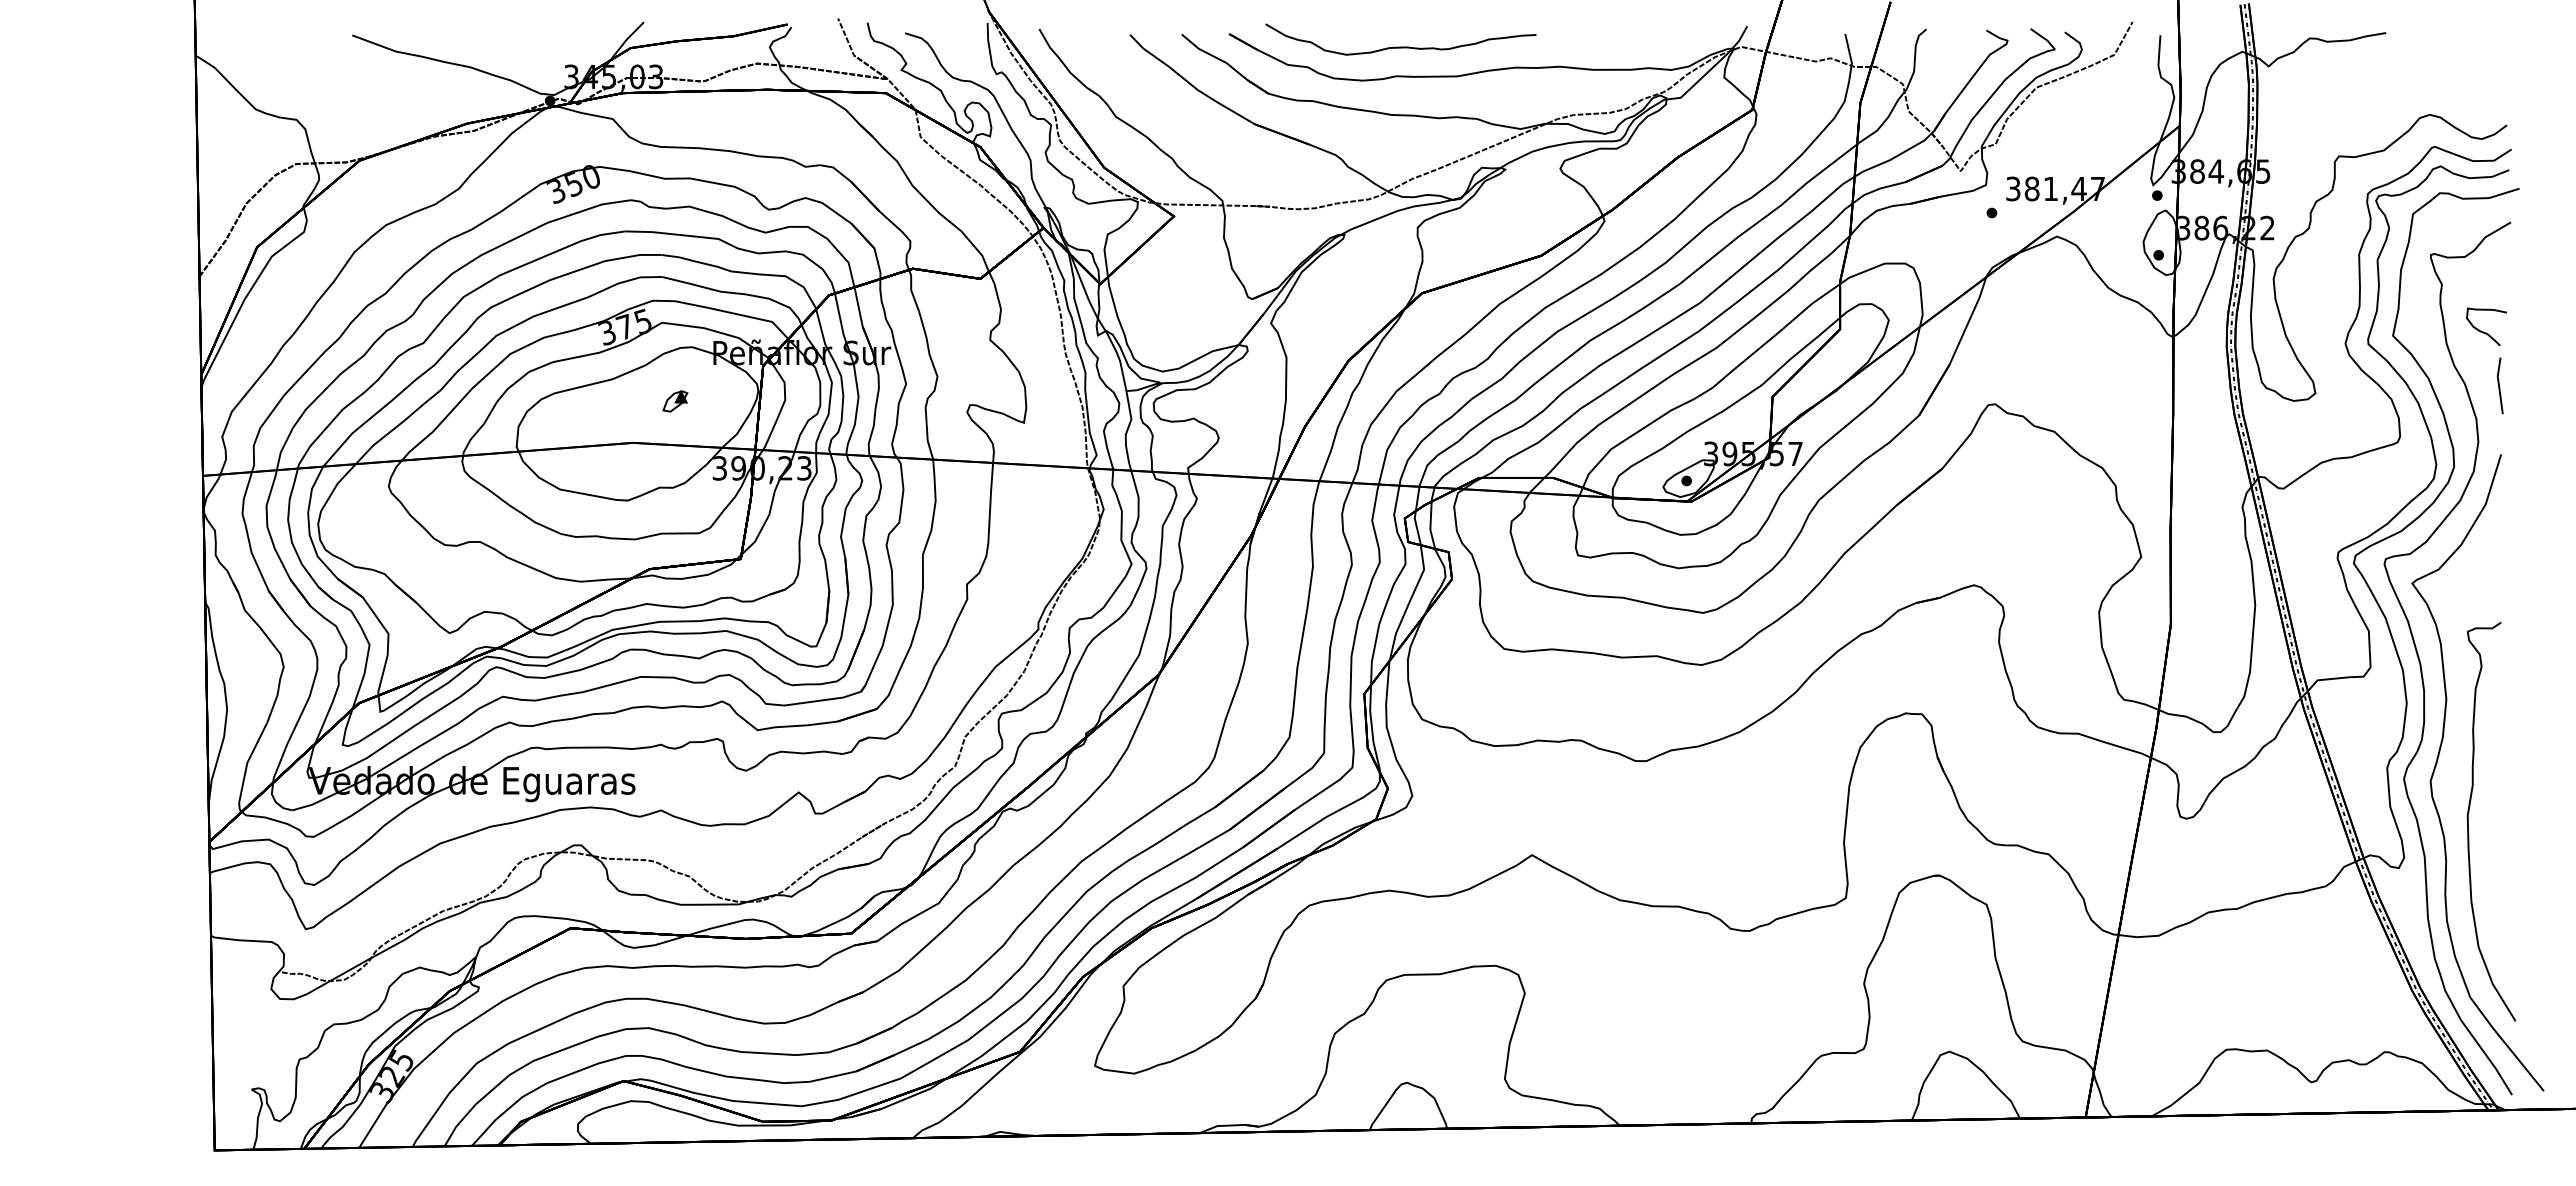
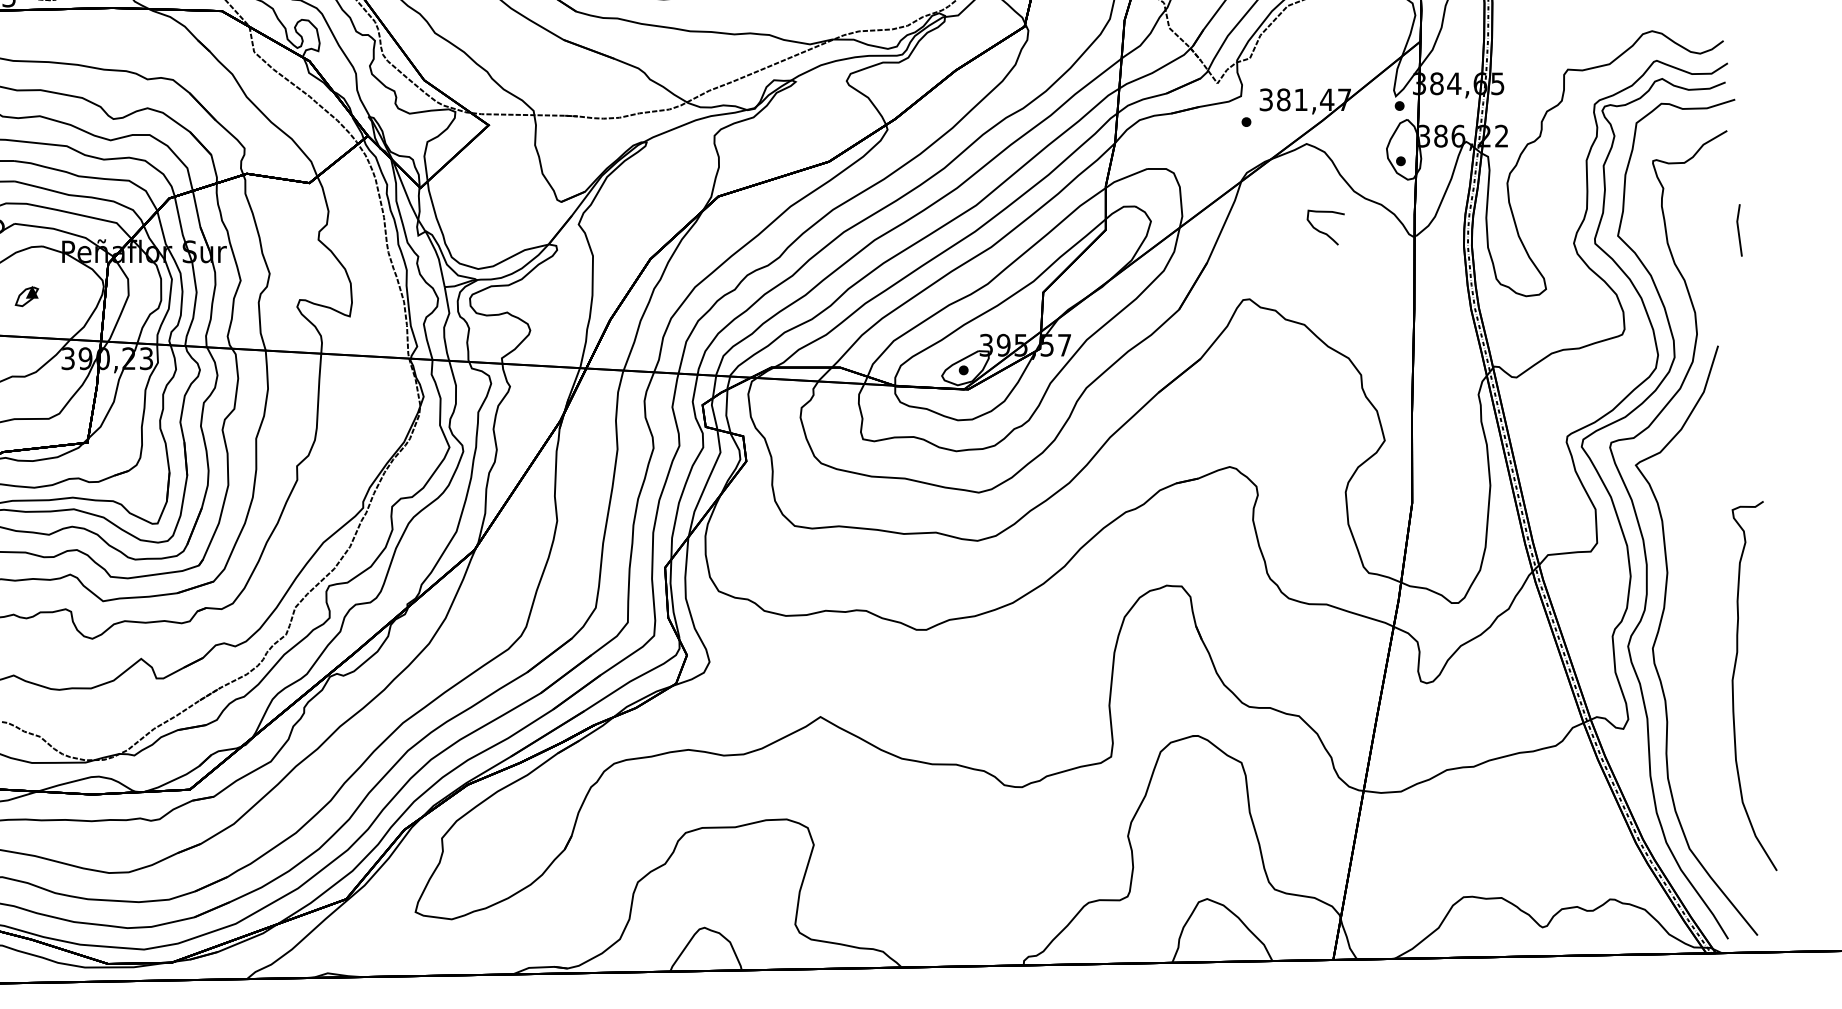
curve: (2483, 331) -> (1322, 231), moved
line: (2499, 385) -> (1738, 230), moved
curve: (2468, 821) -> (1733, 685), moved

